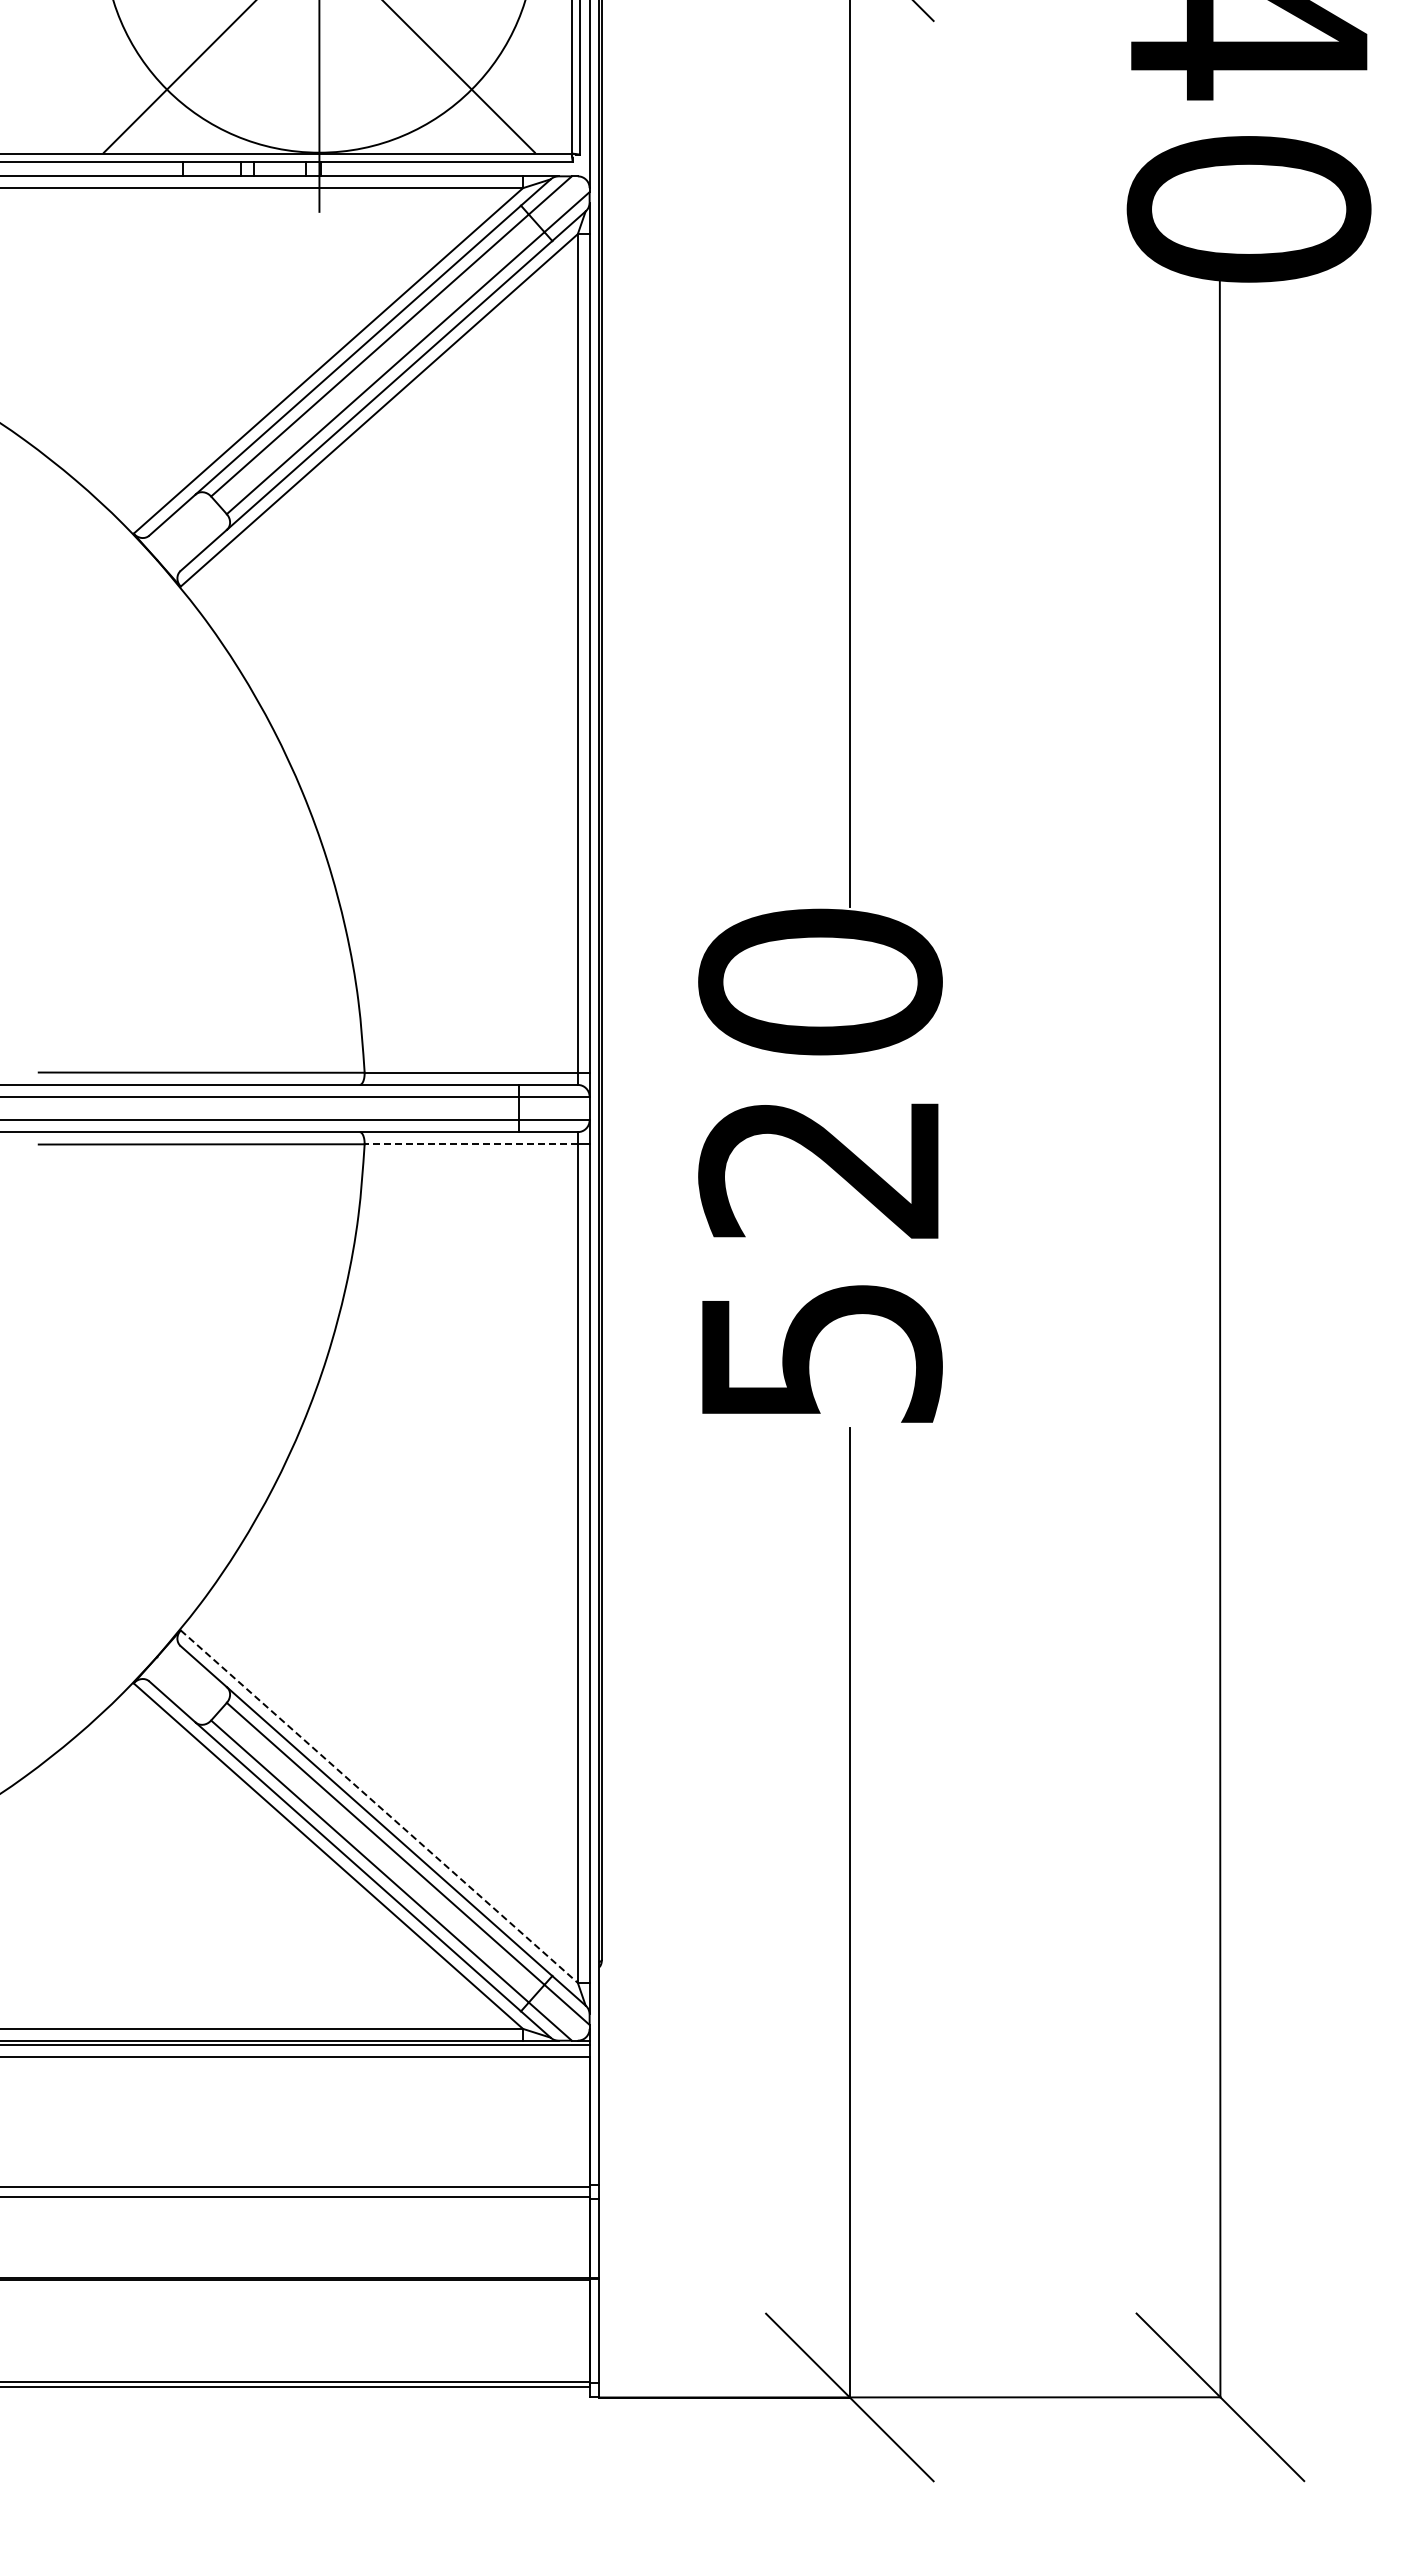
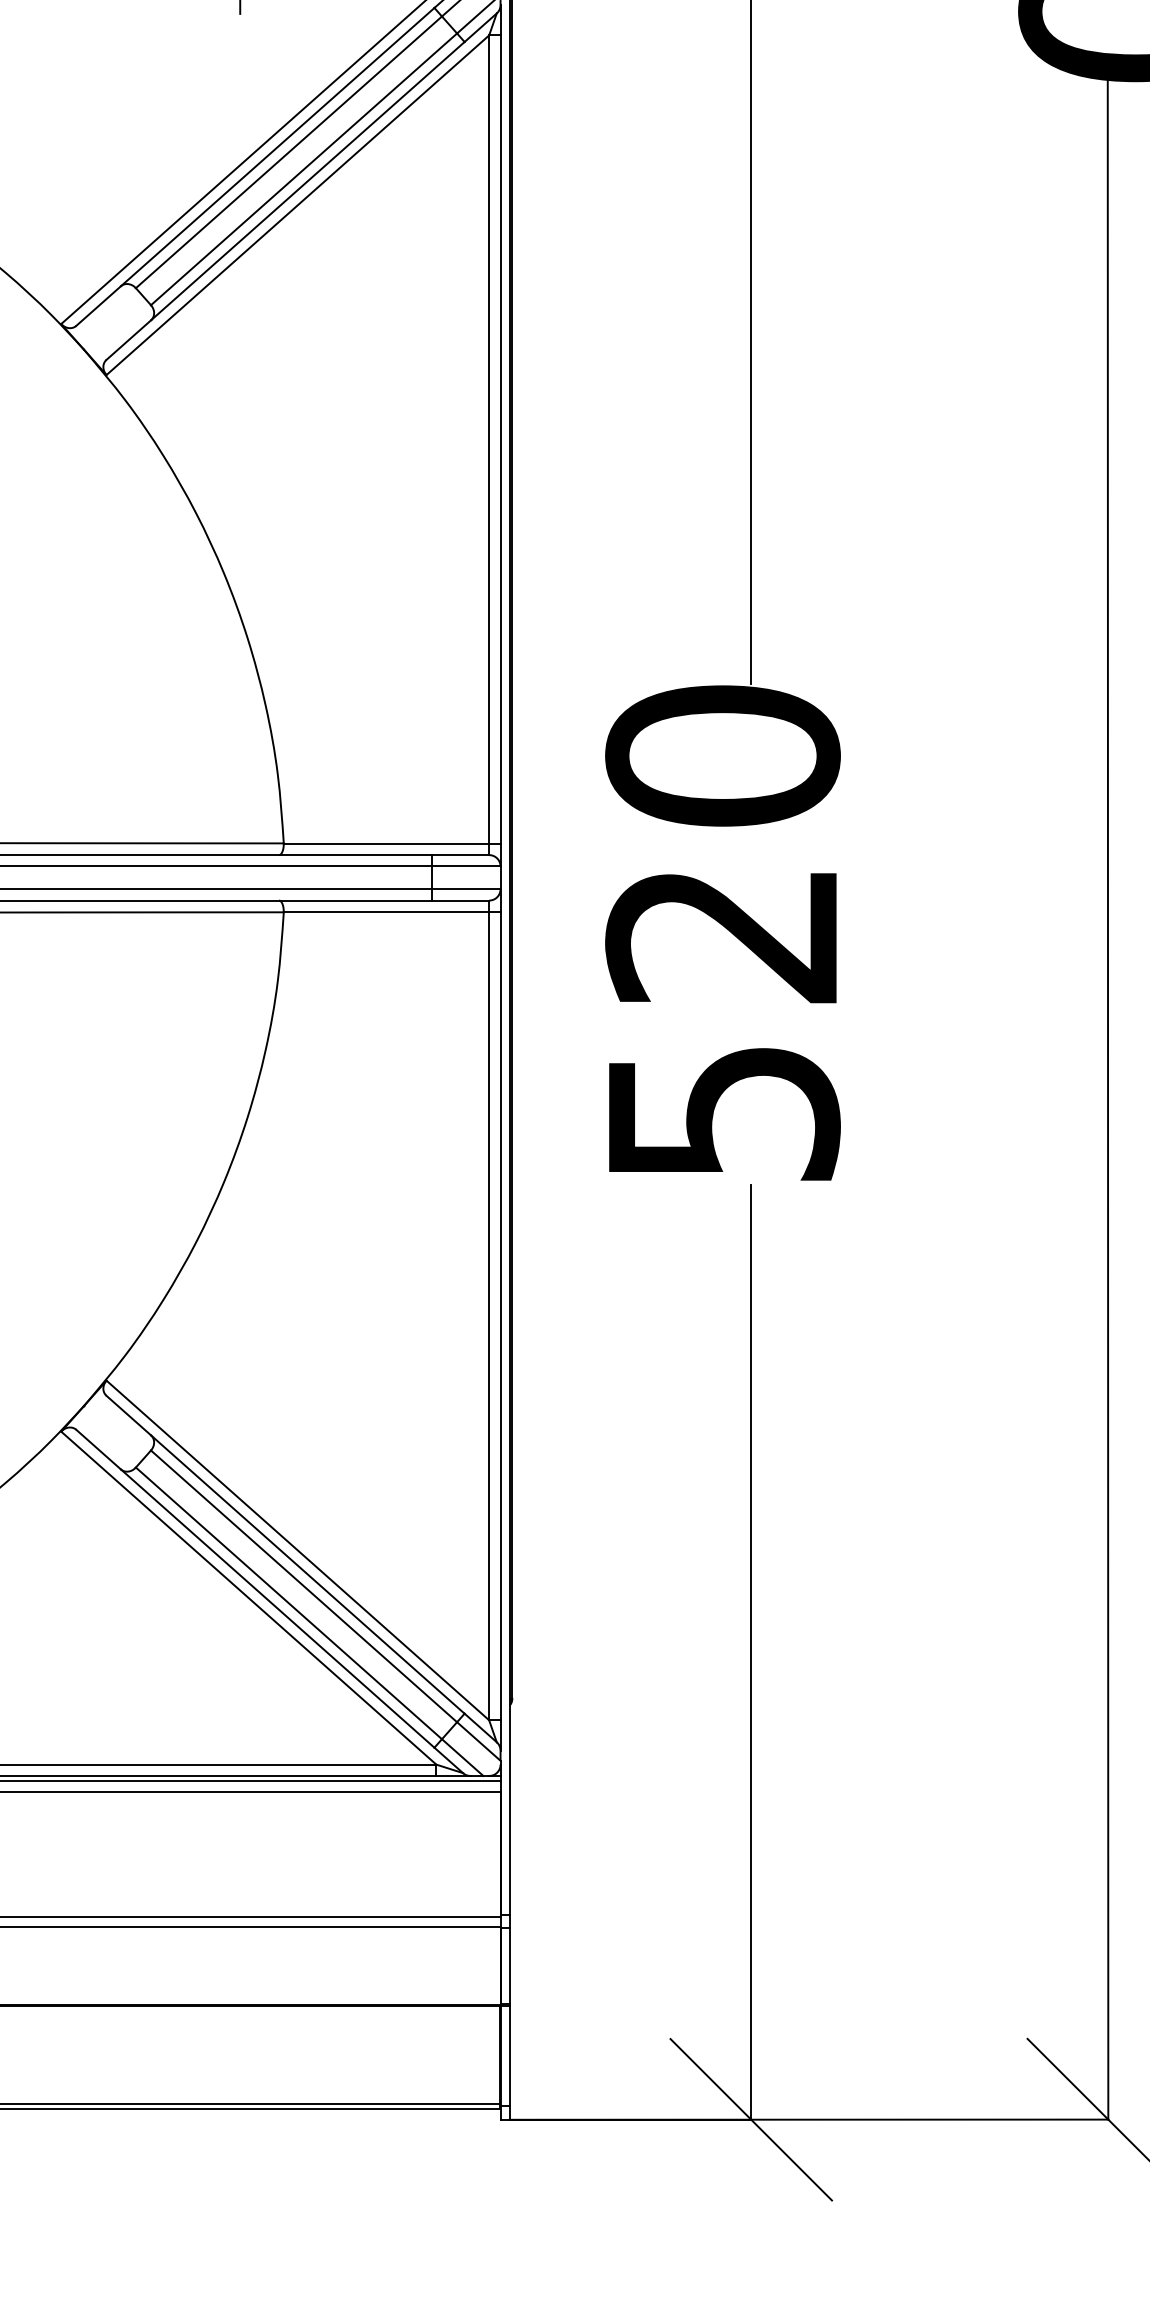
line: (471, 1143) -> (386, 911), dashed -> solid
line: (379, 1806) -> (298, 1550), dashed -> solid

